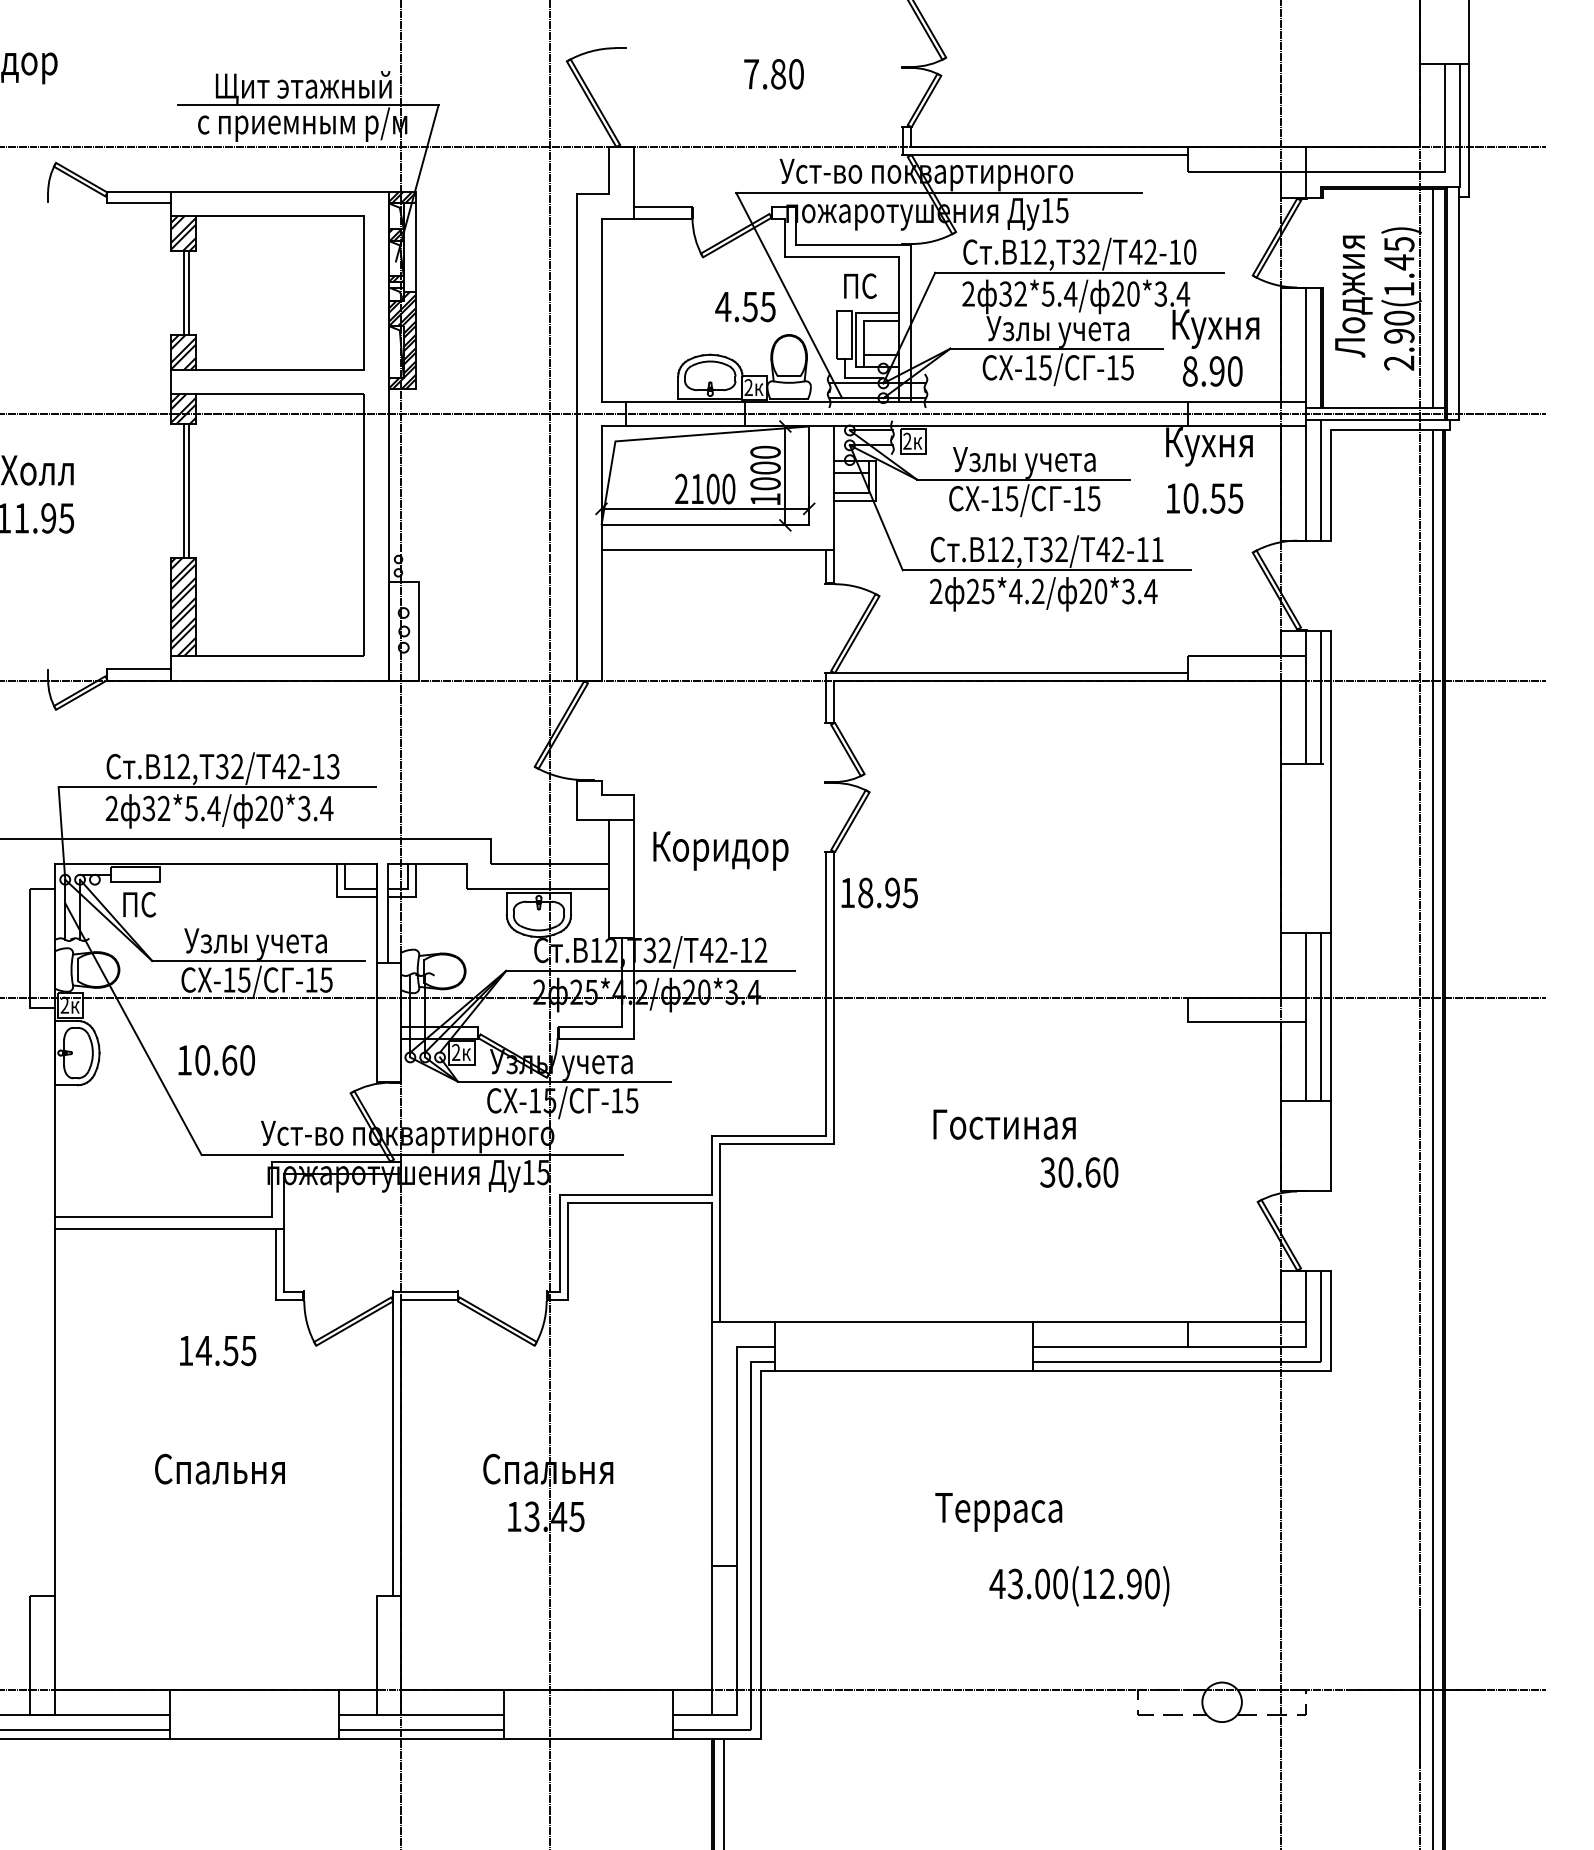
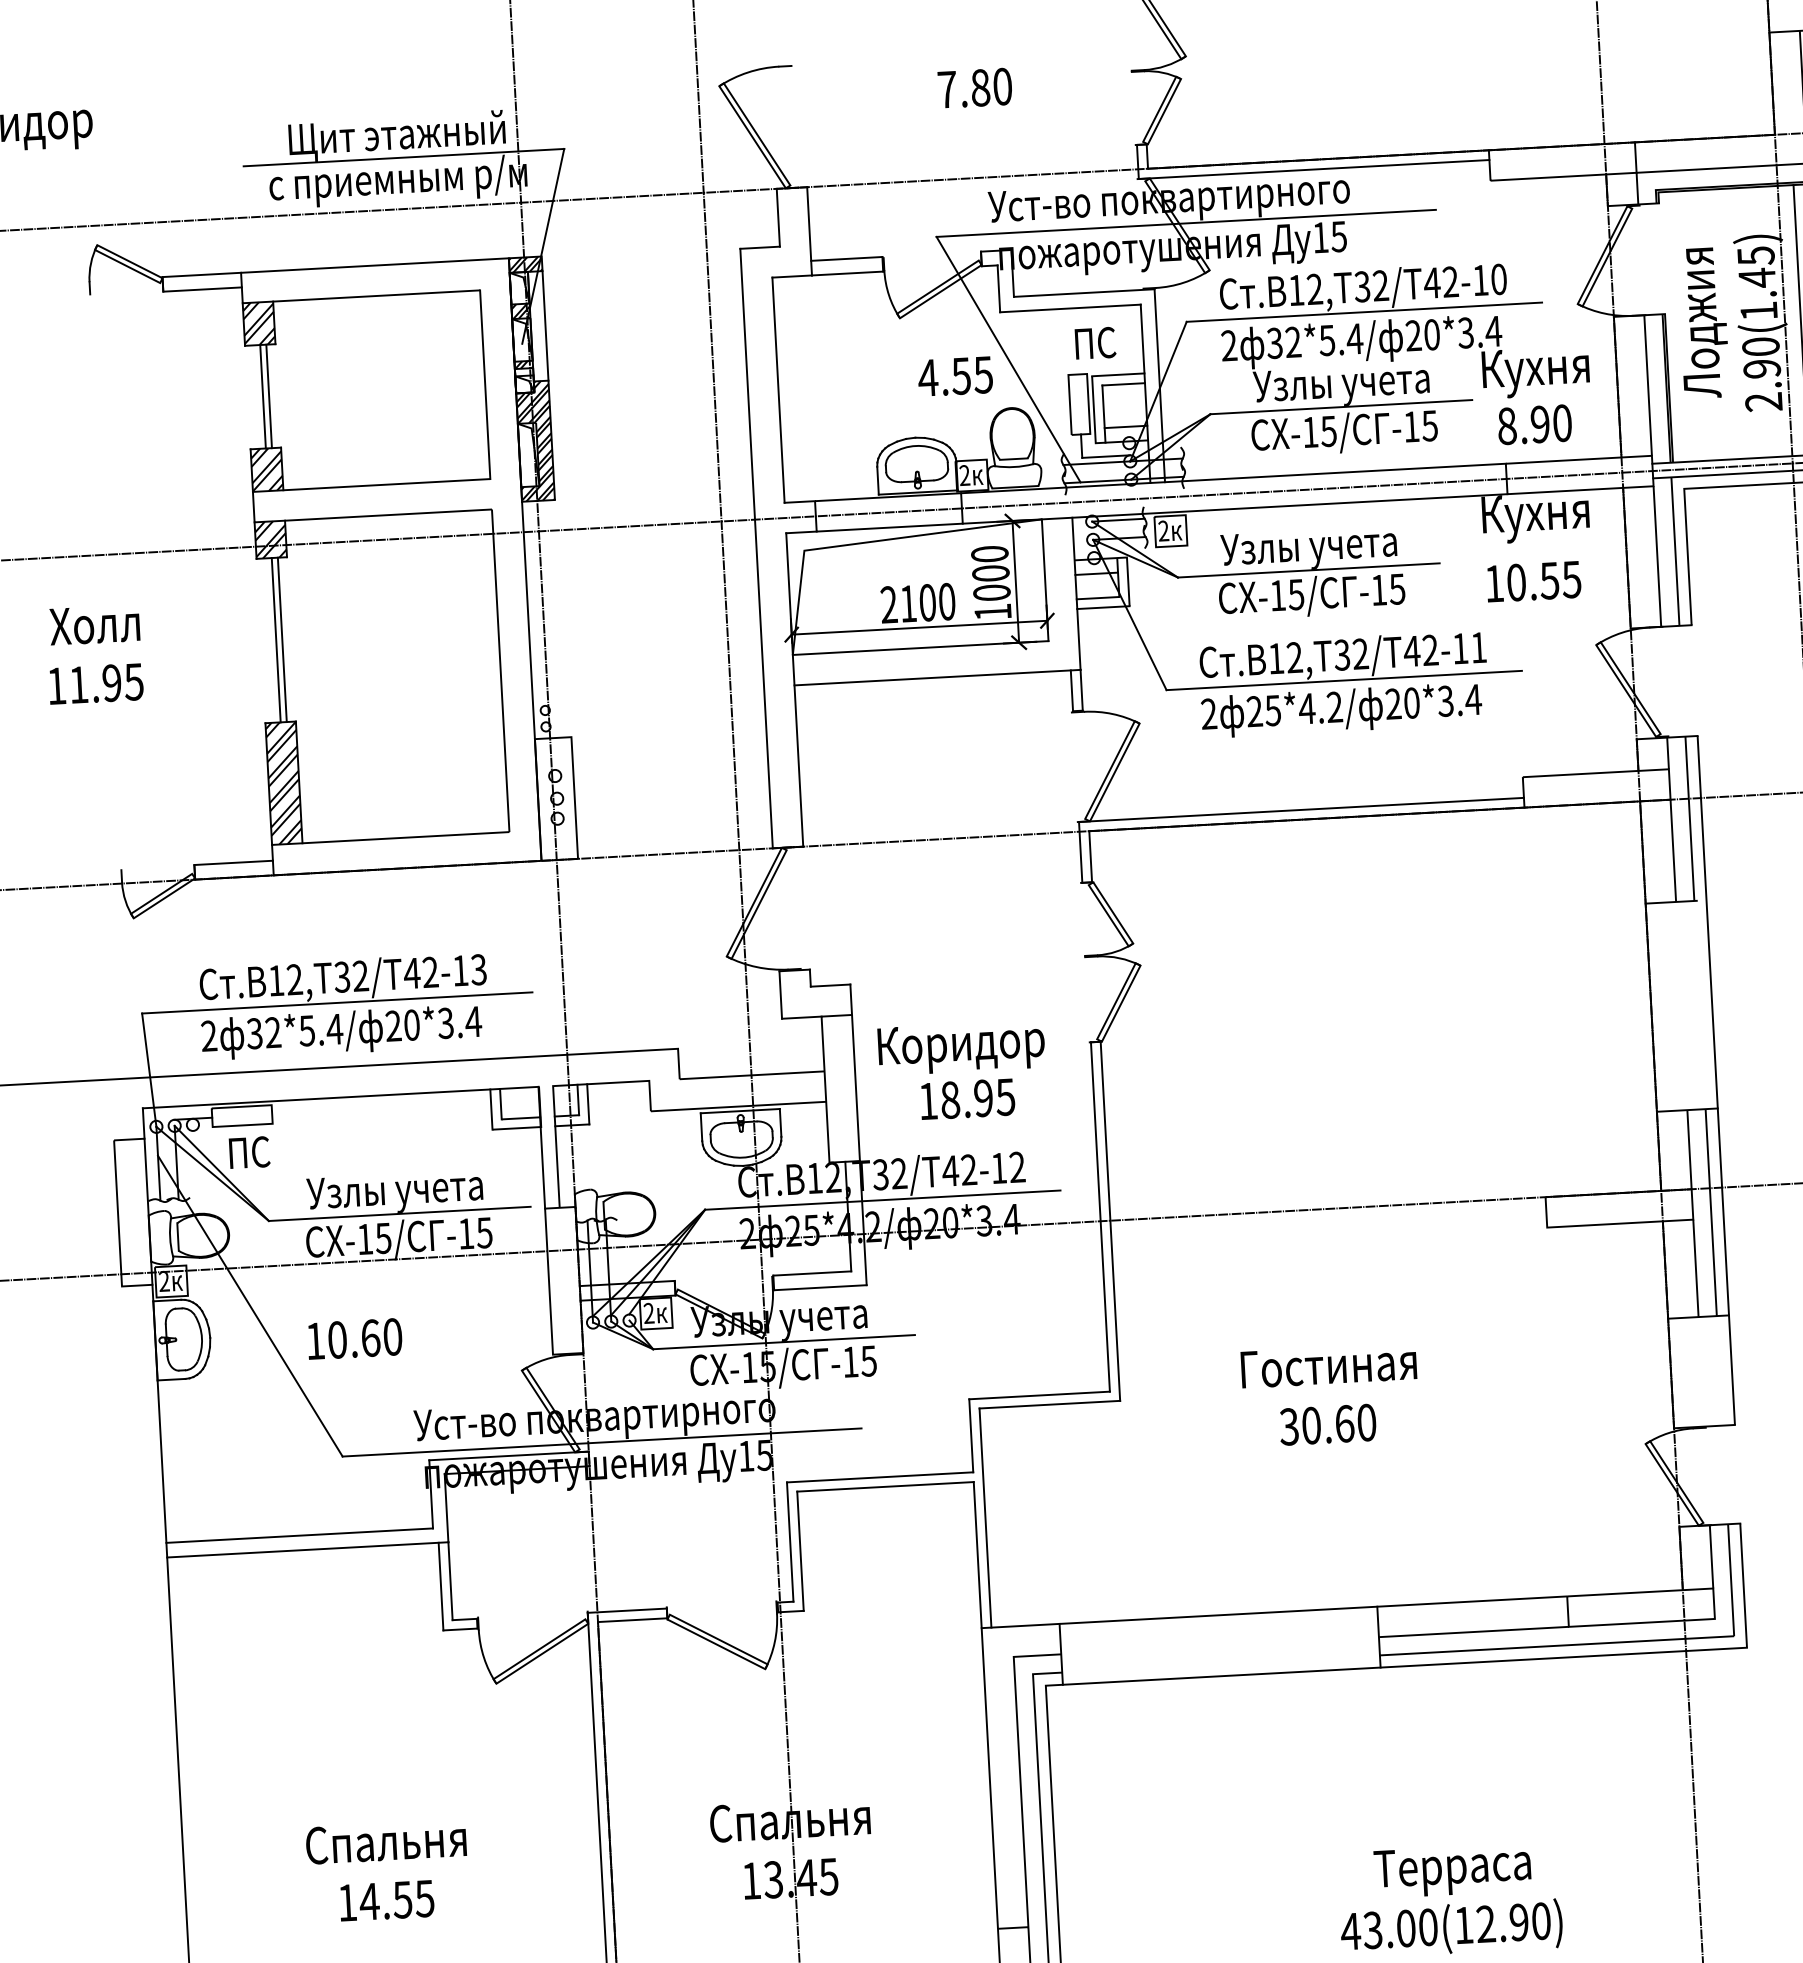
text: (879, 892) -> (967, 1098), moved
text: (1079, 1172) -> (1328, 1424), moved
text: (218, 1351) -> (387, 1901), moved
text: (998, 1512) -> (1452, 1871), moved

